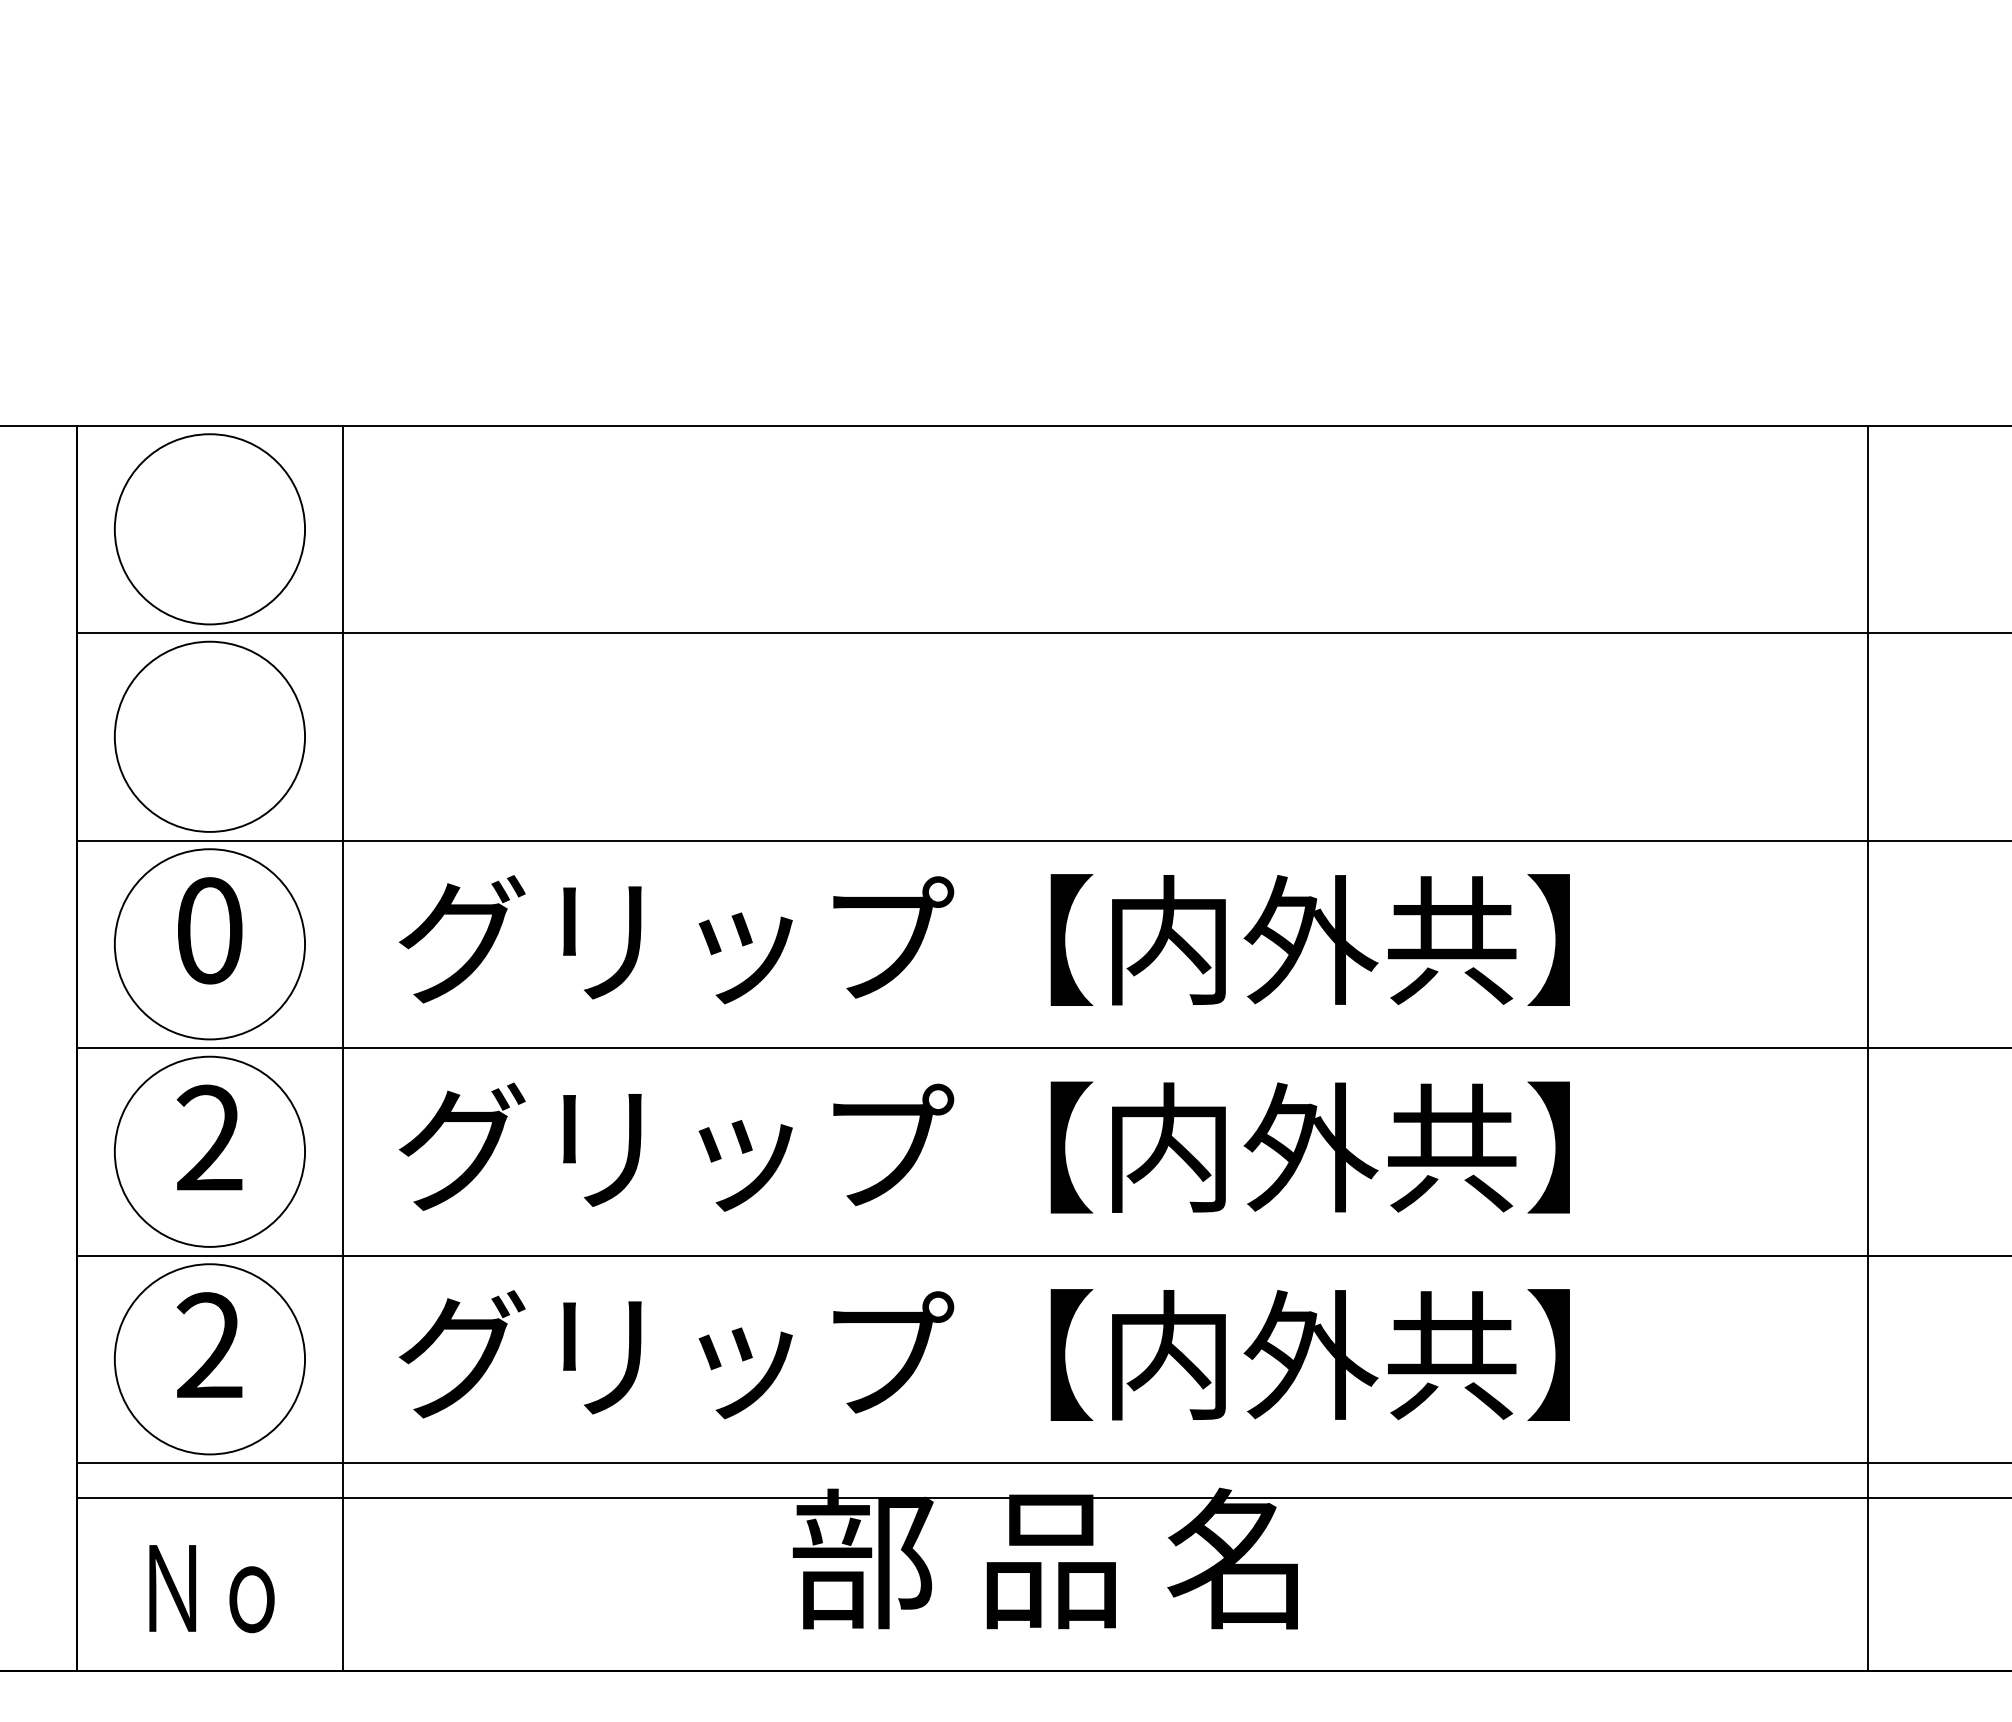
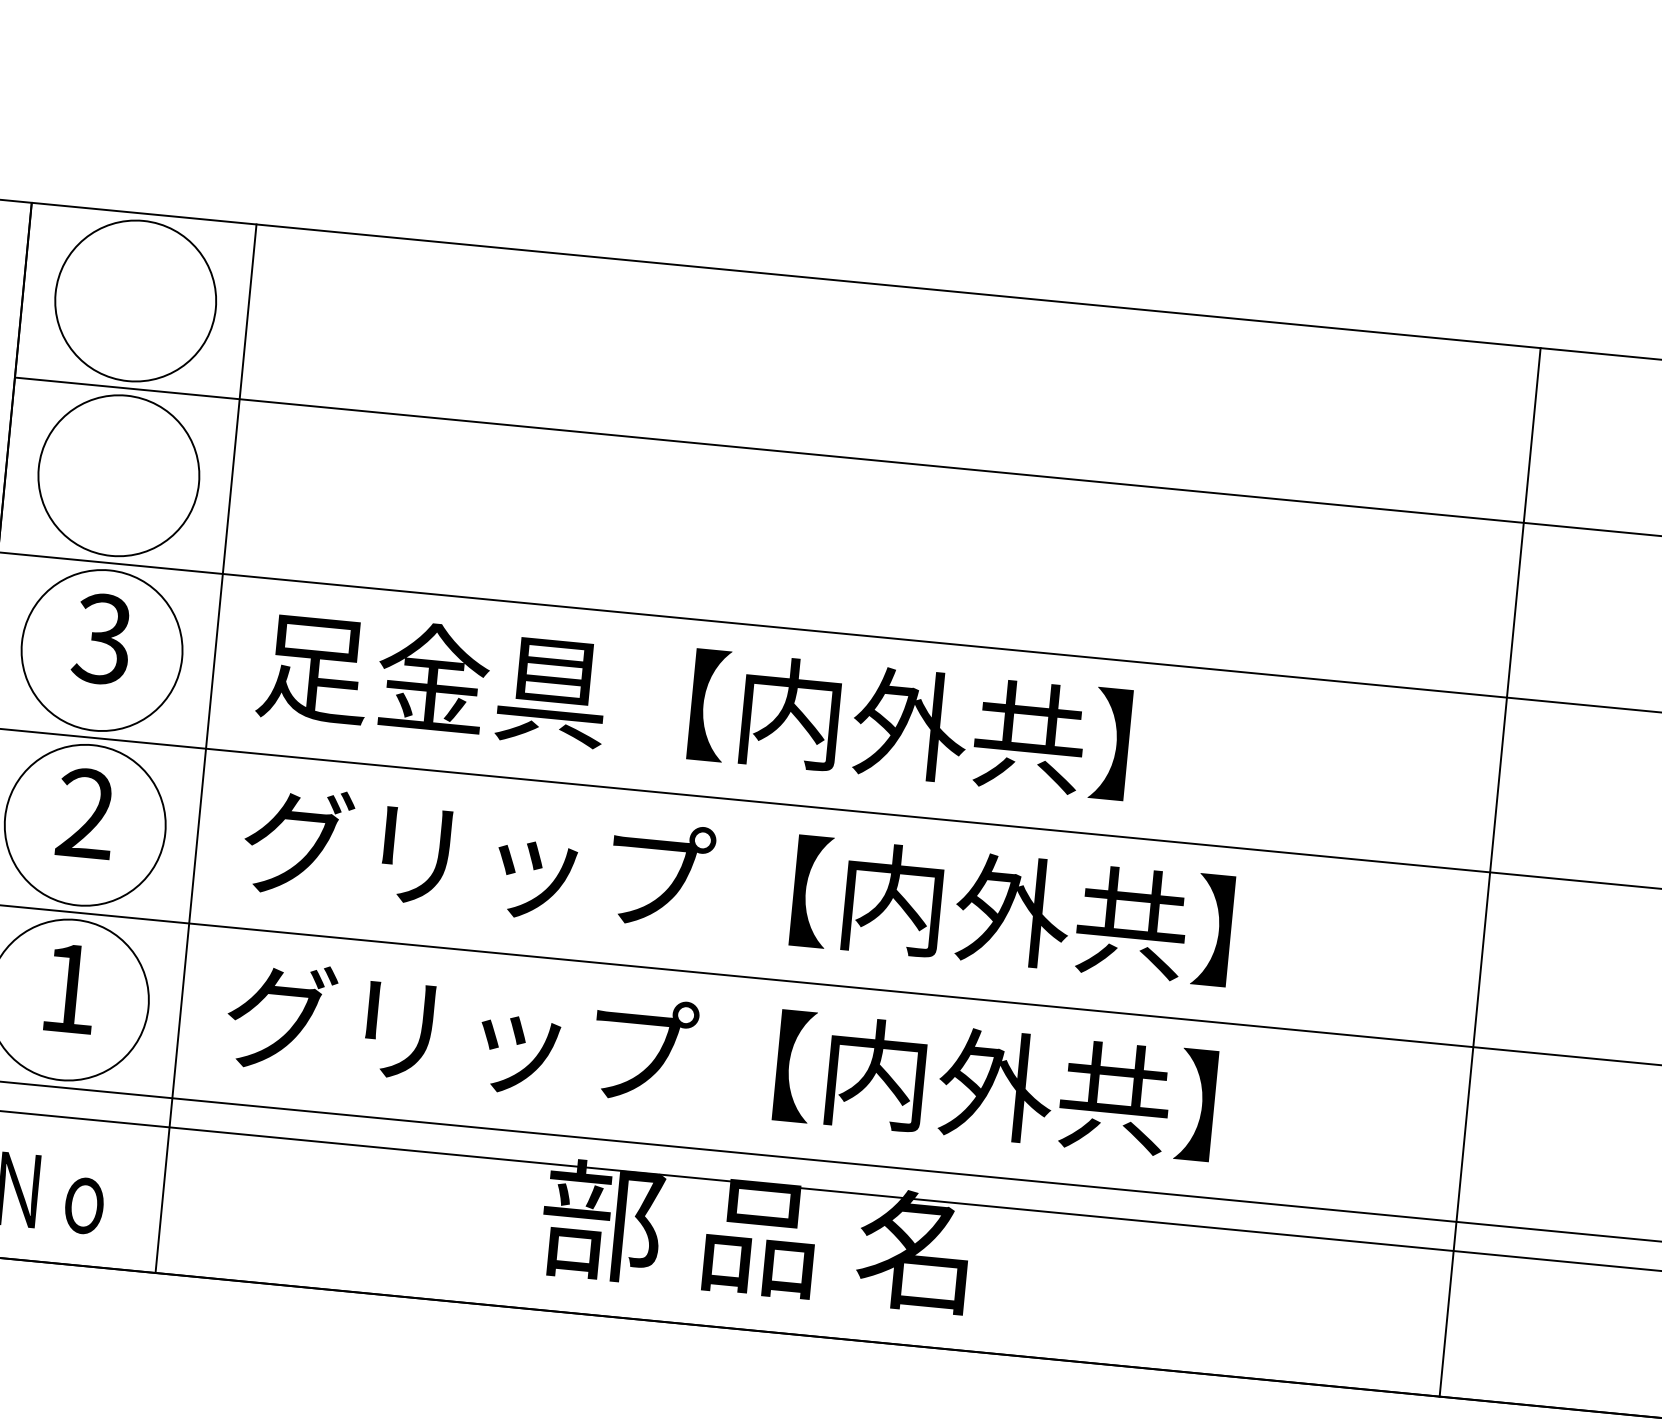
text: (208, 930) -> (101, 638), 0 -> 3
text: (983, 939) -> (753, 709), グリップ【内外共】 -> 足金具【内外共】
text: (209, 1344) -> (69, 987), 2 -> 1

